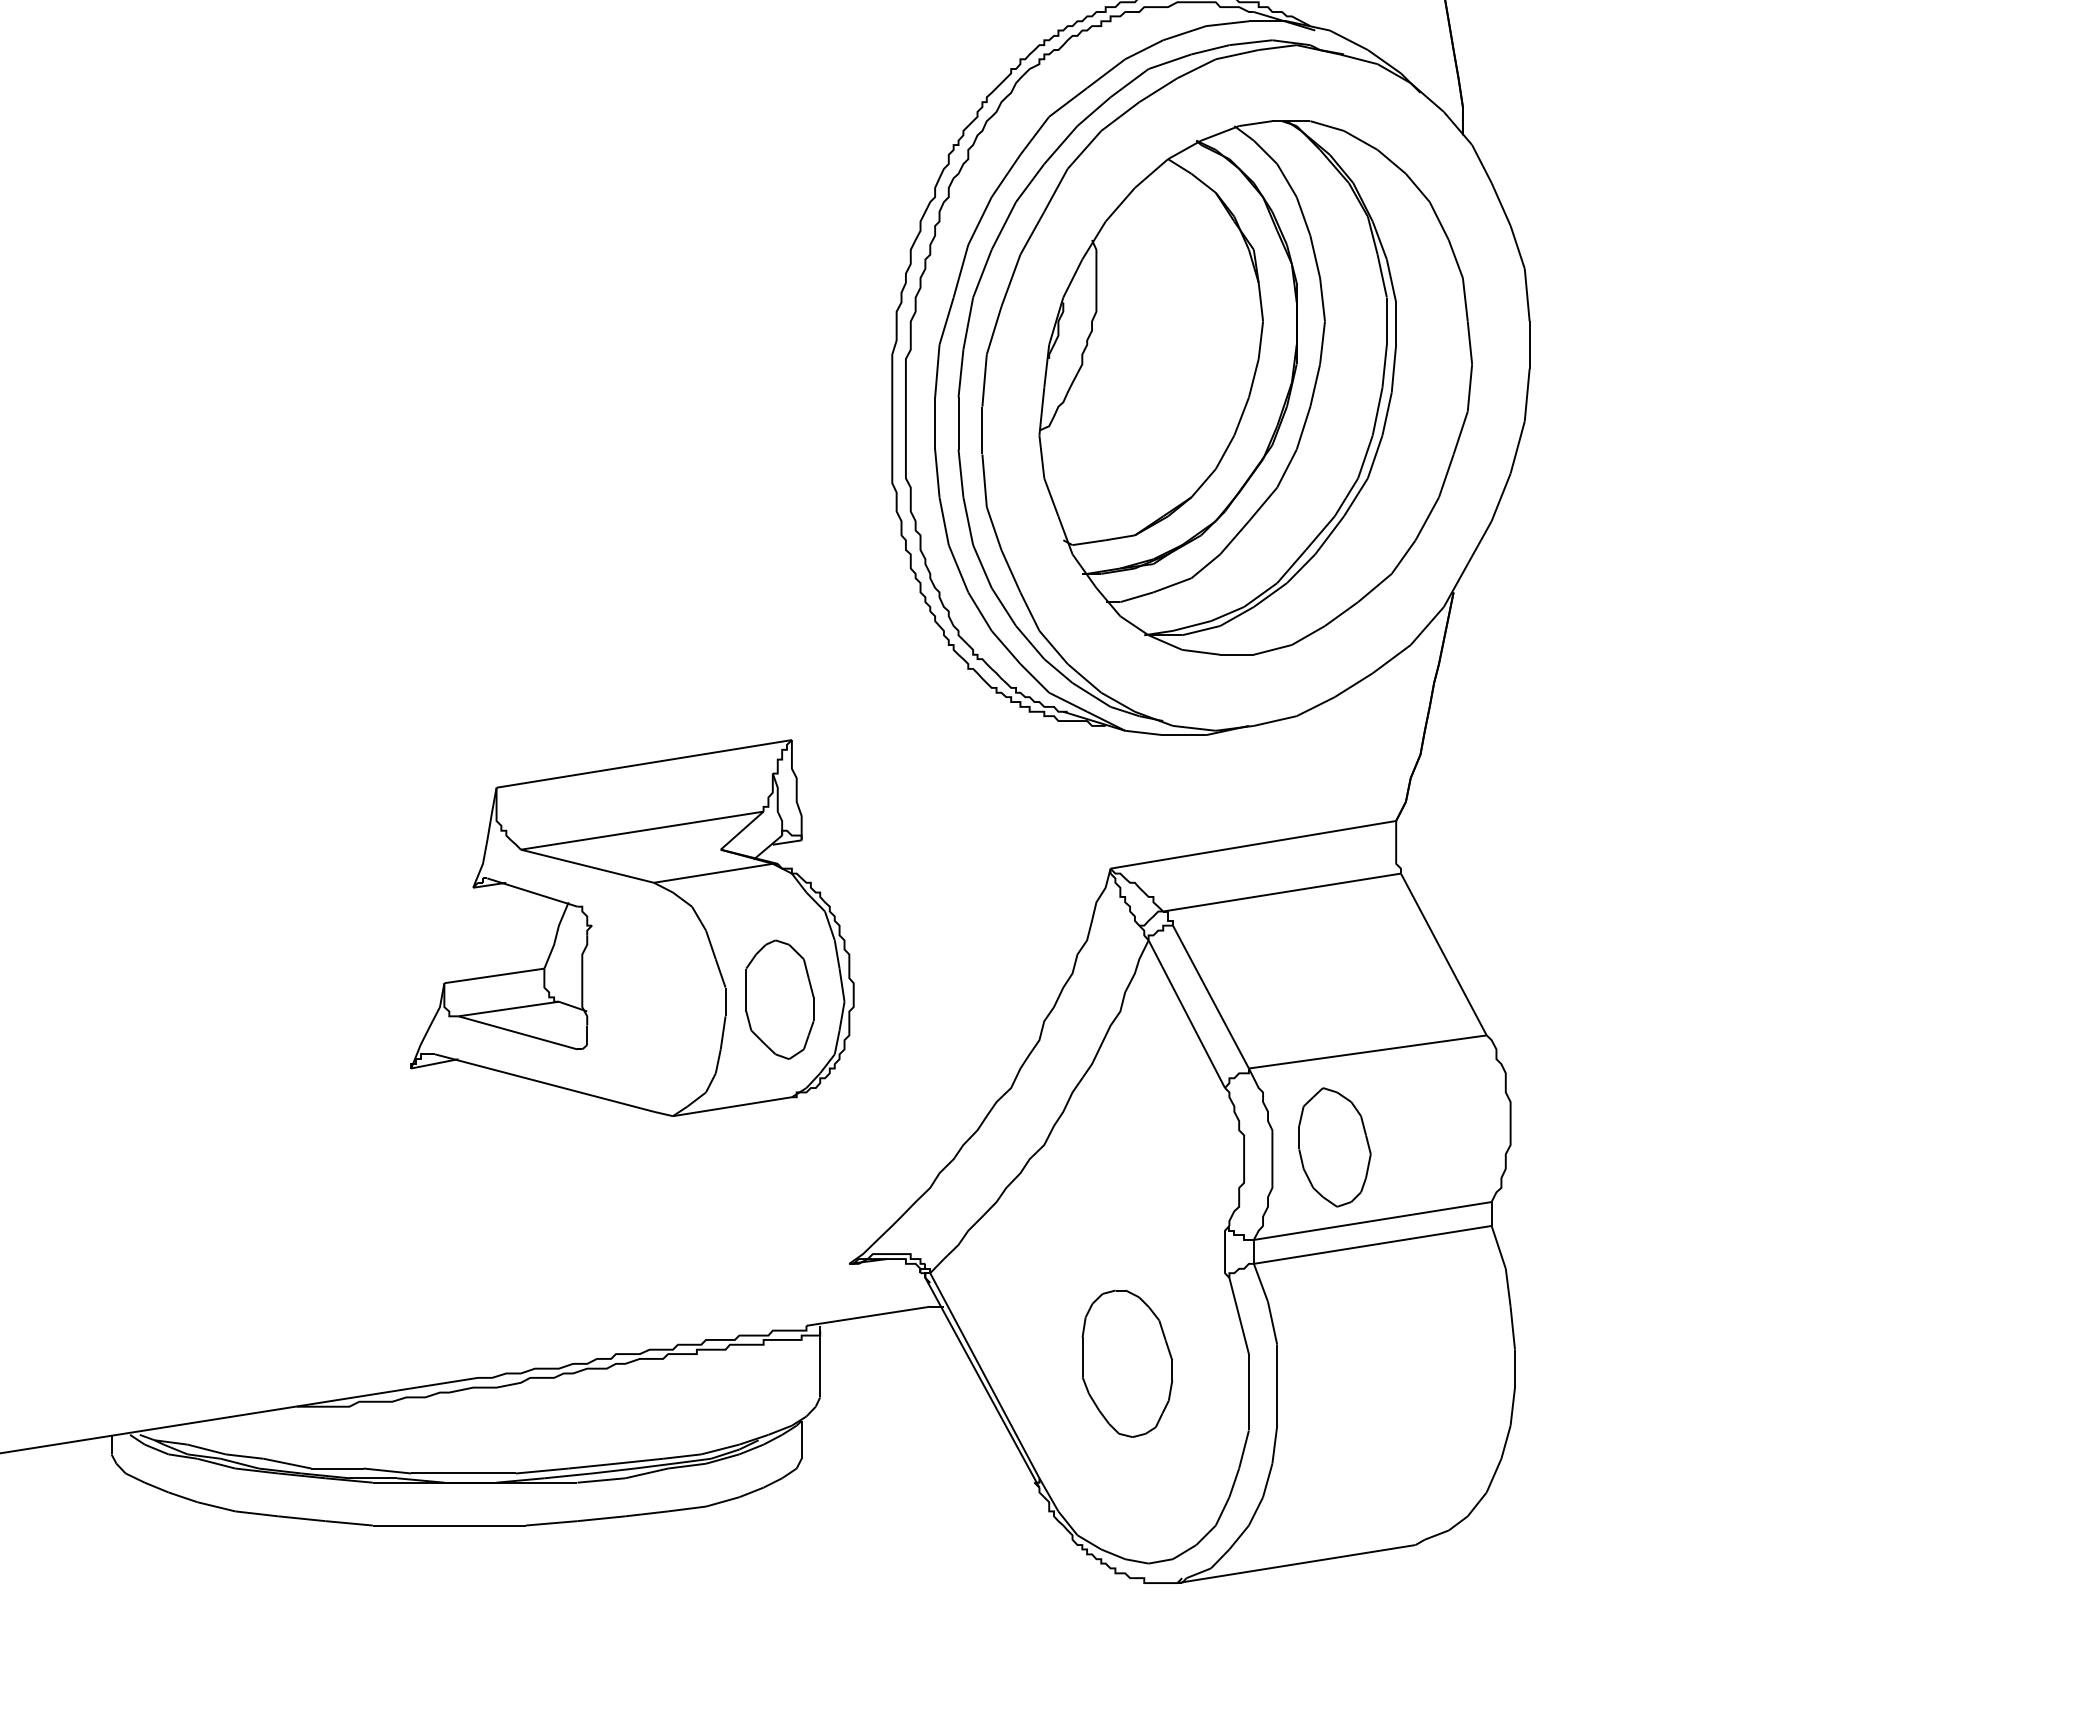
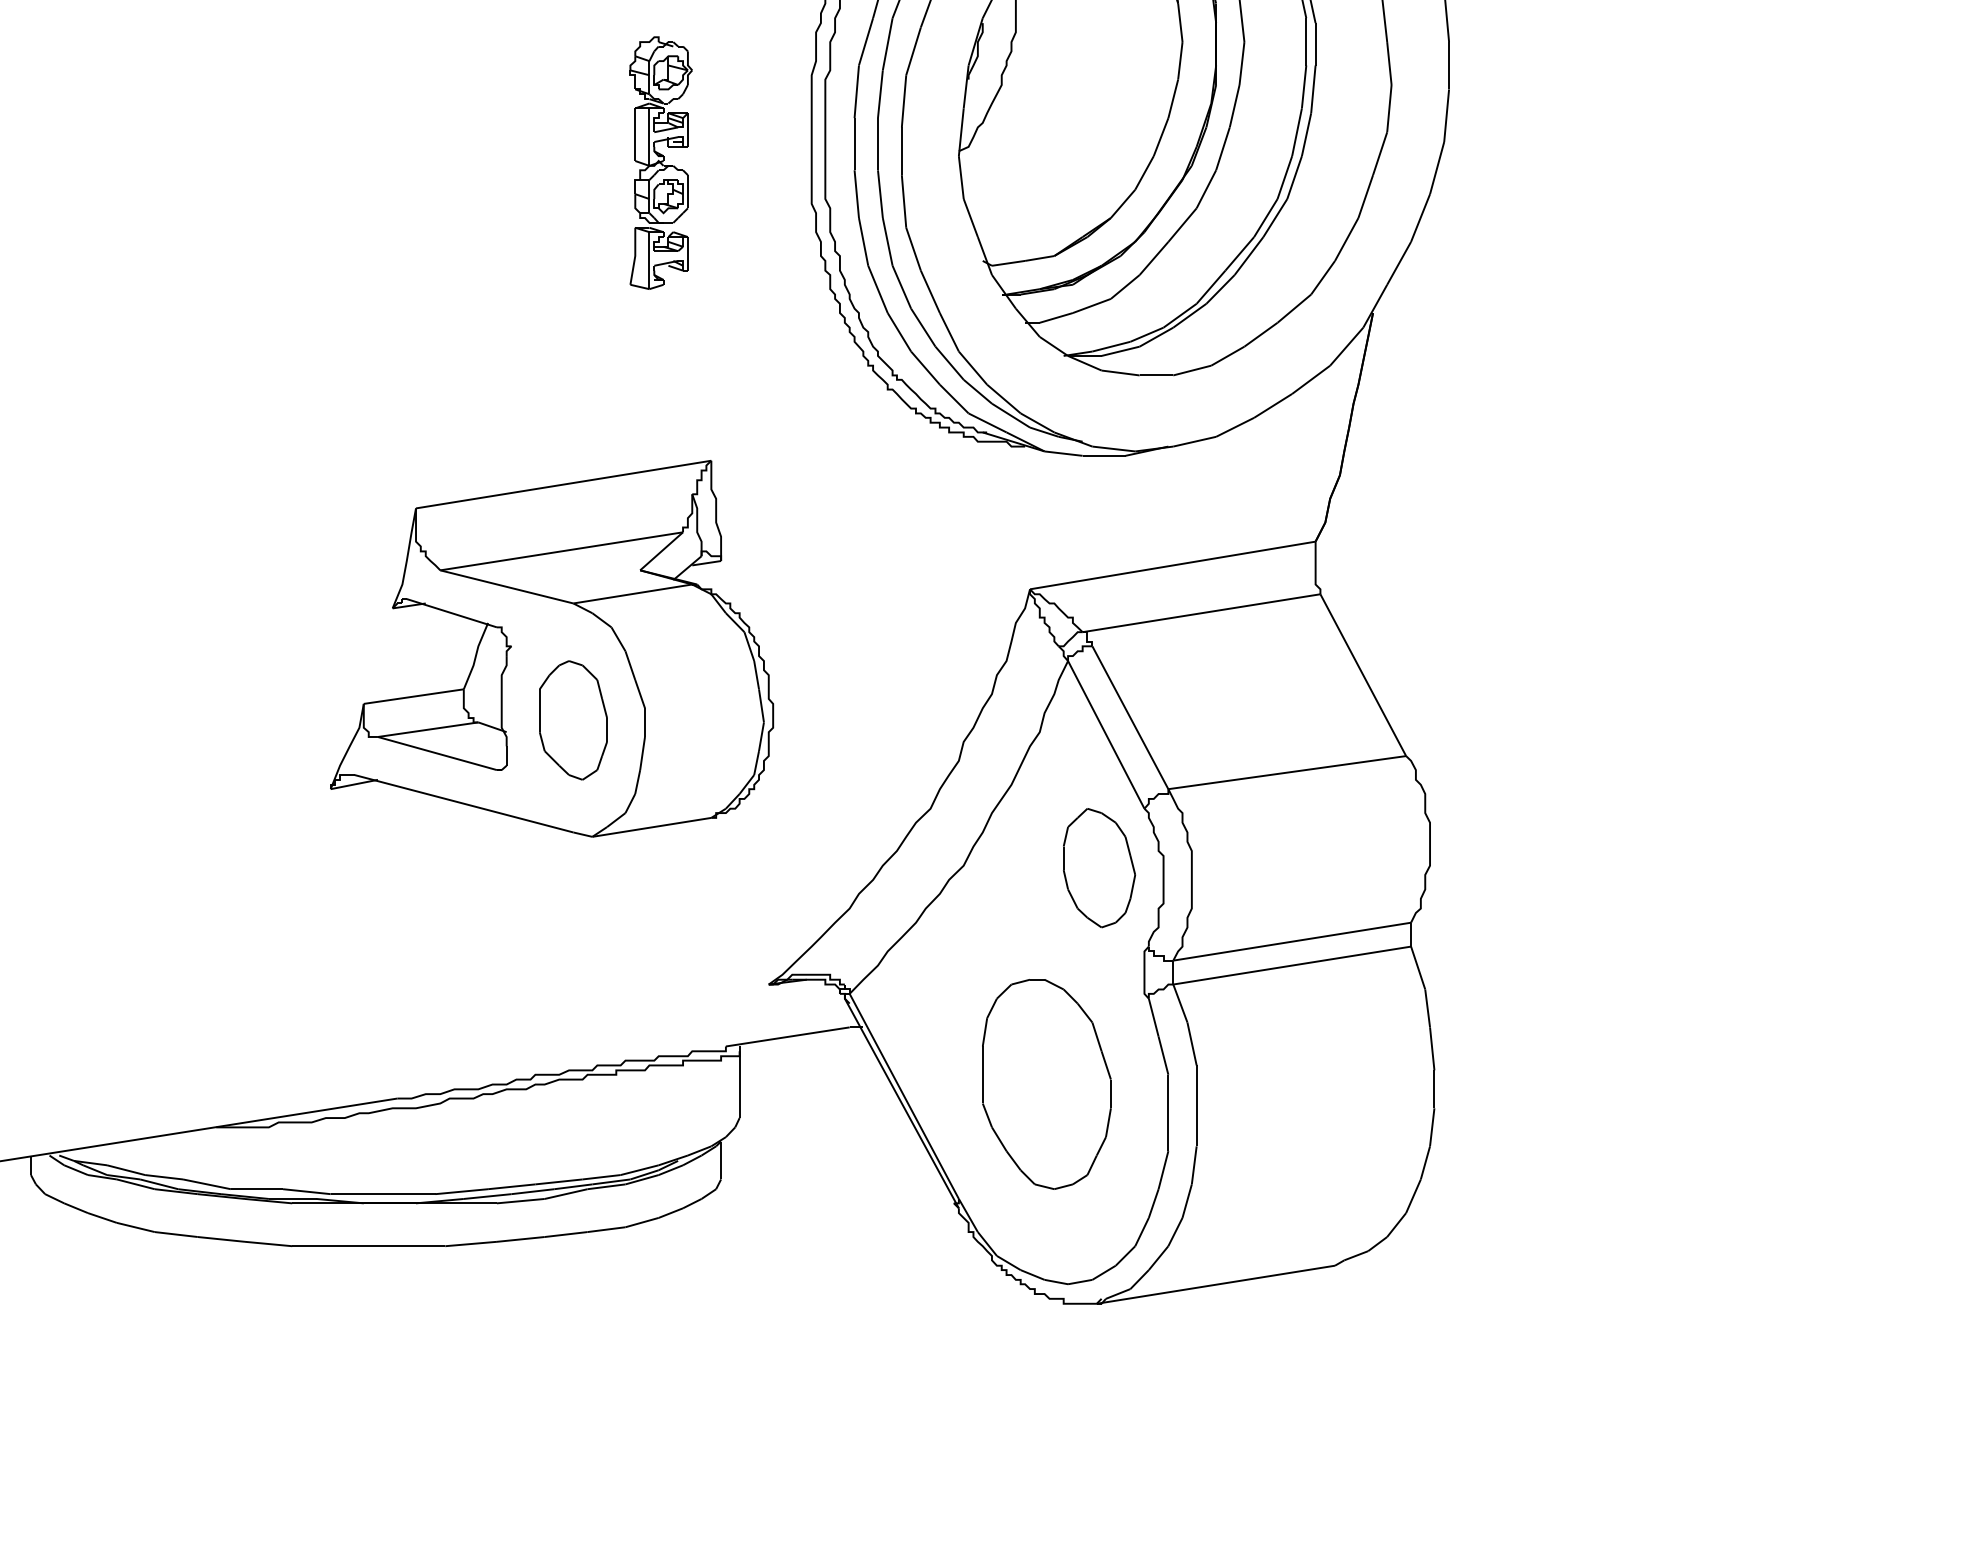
part: (741, 442) -> (660, 163), added
part: (779, 999) -> (572, 720), moved
part: (1334, 1147) -> (1098, 868), moved
part: (1127, 1363) -> (1046, 1084), size x1.43

